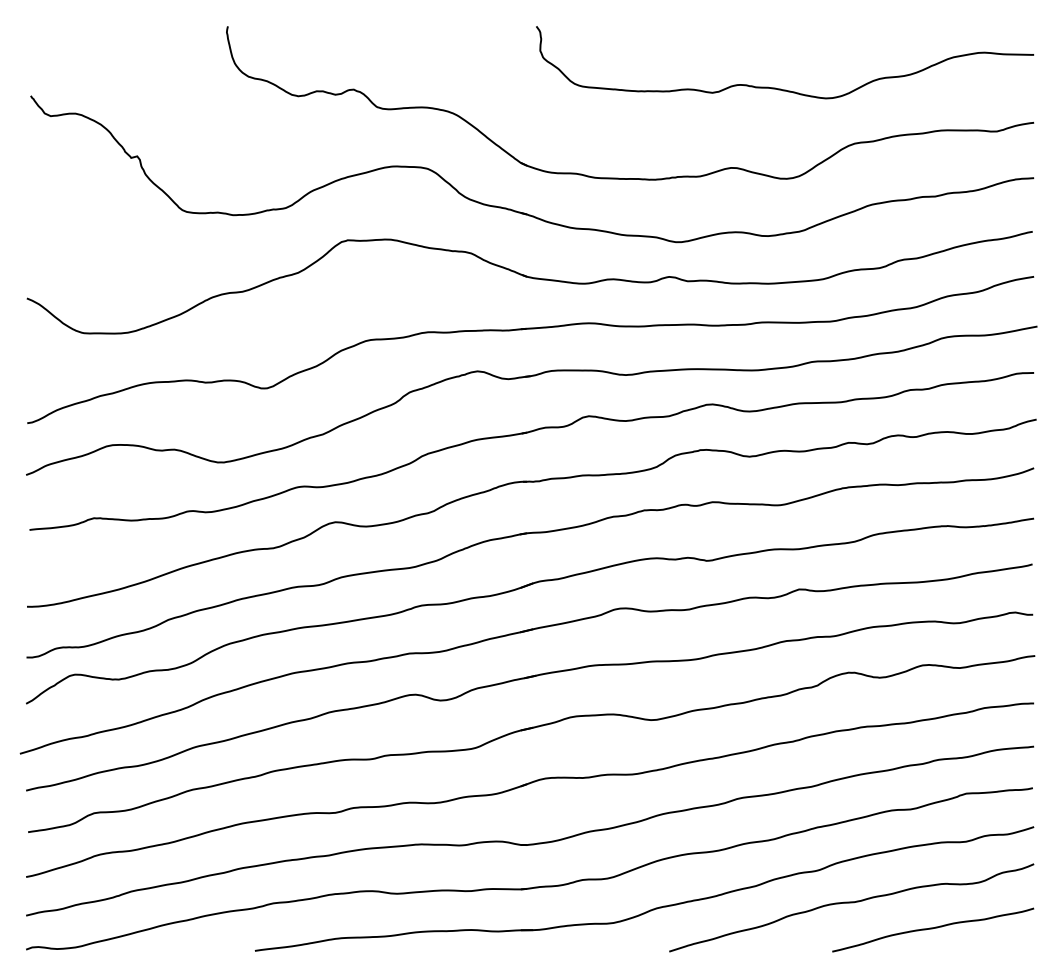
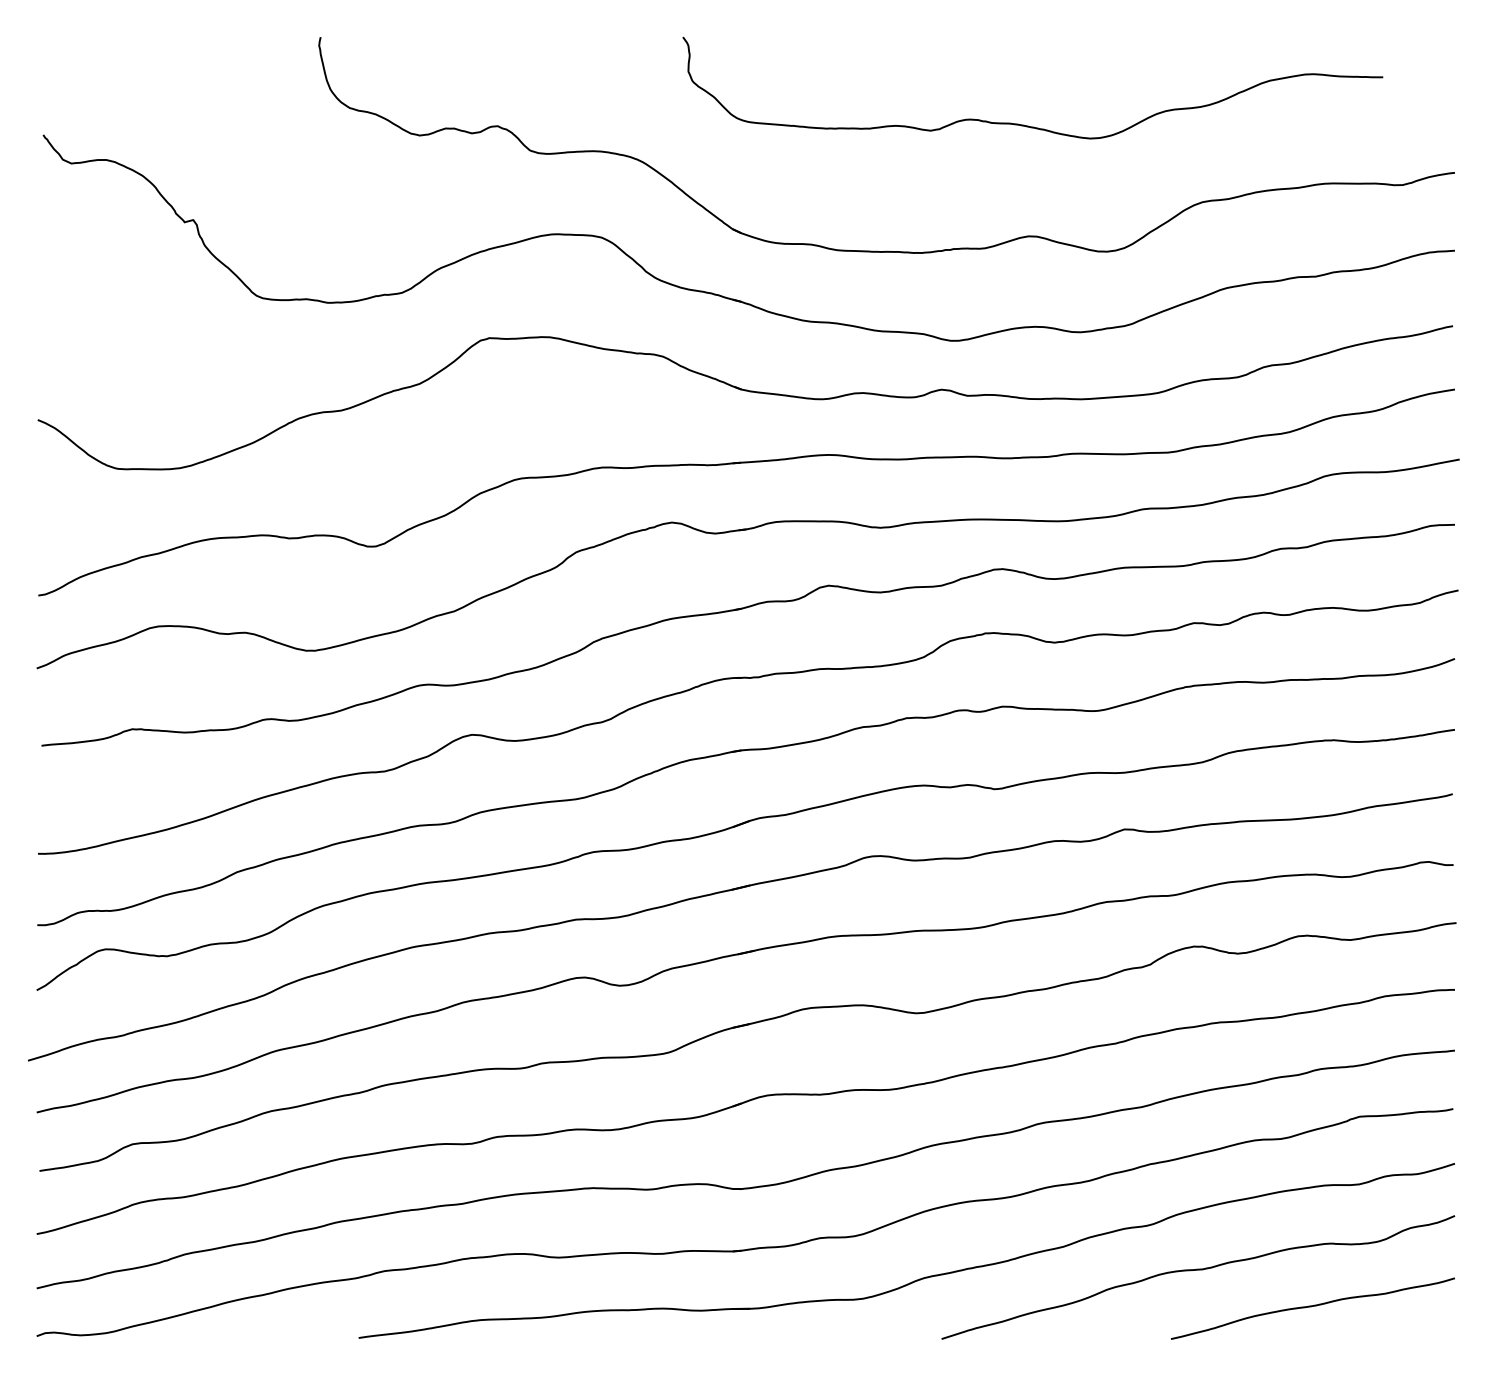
curve: (780, 88) -> (1026, 124), moved

